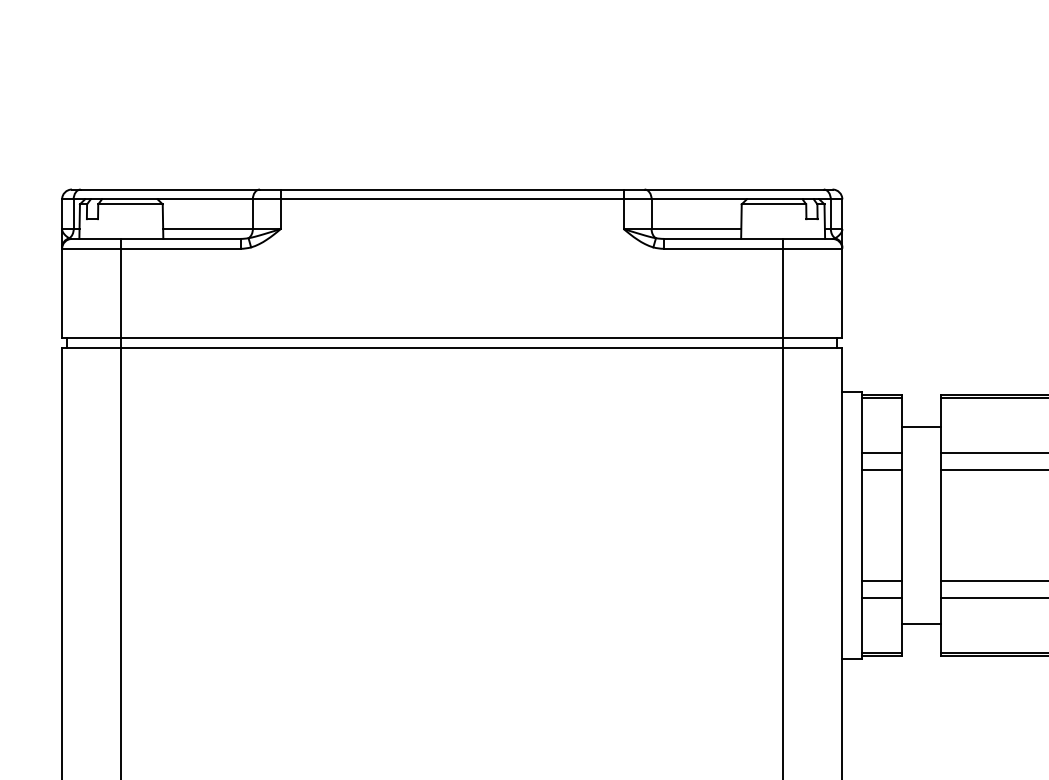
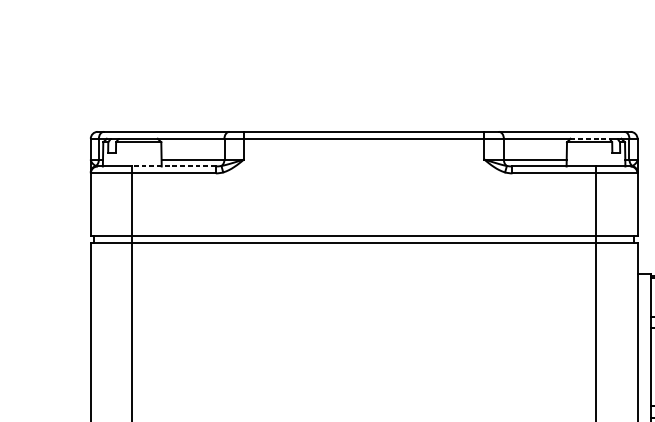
line: (774, 199) -> (589, 138), solid -> dashed
line: (180, 238) -> (173, 166), solid -> dashed

